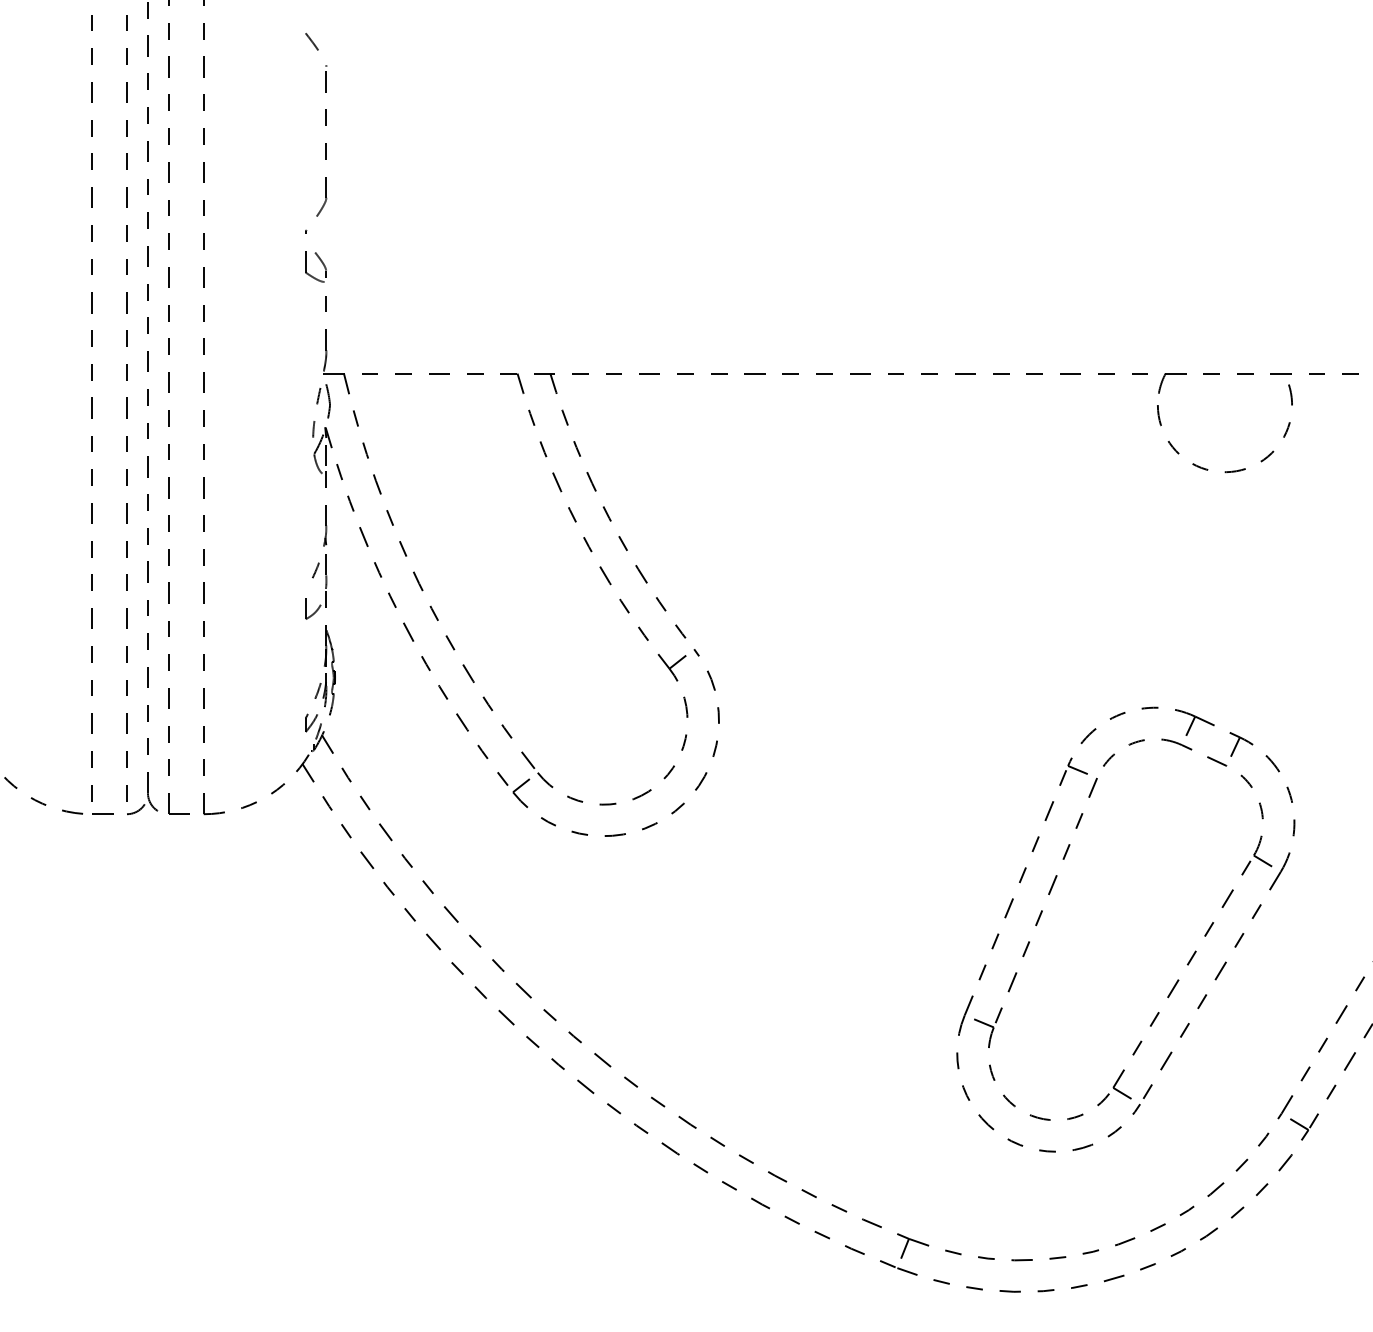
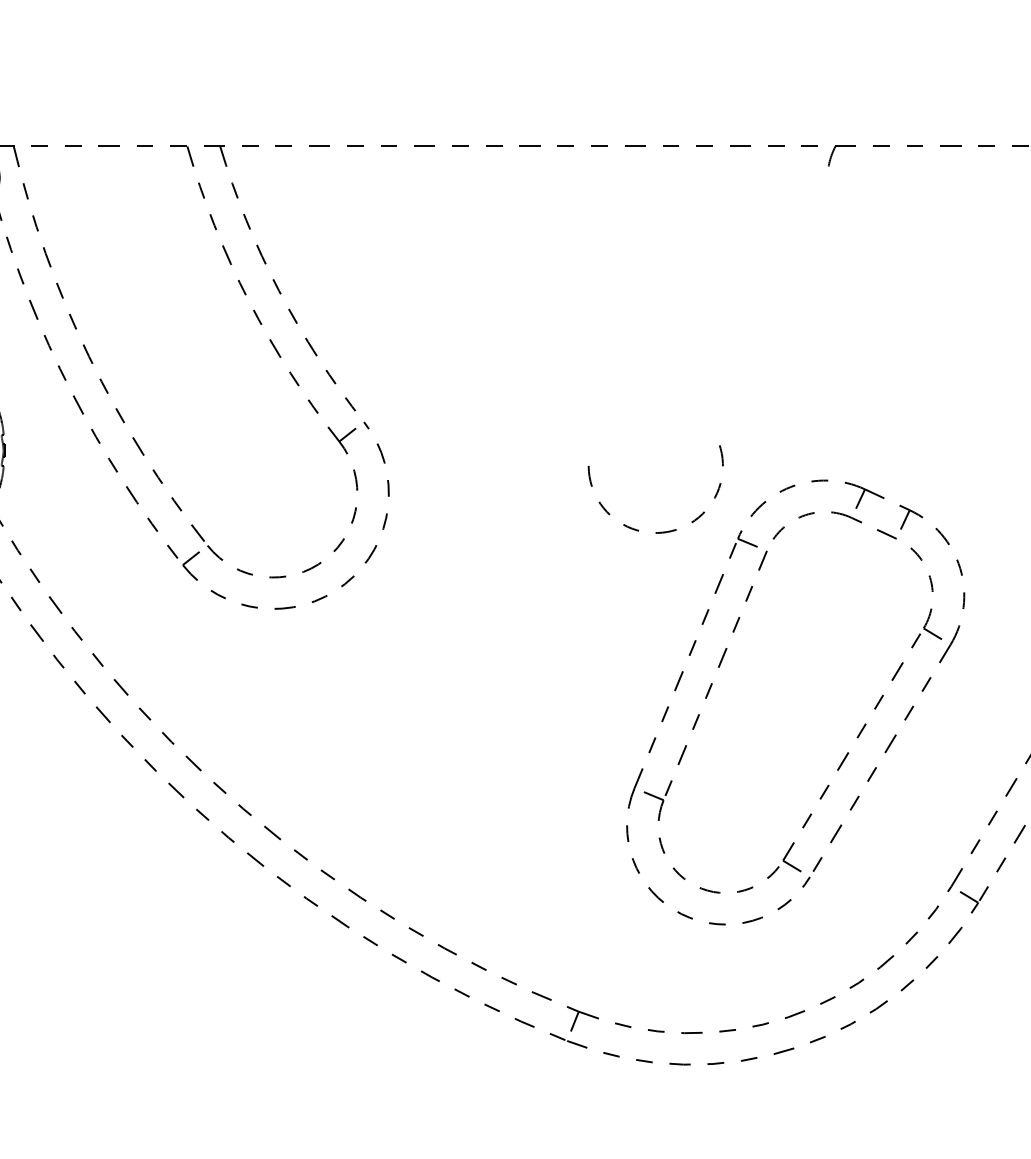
arc: (1232, 470) -> (663, 531), moved

